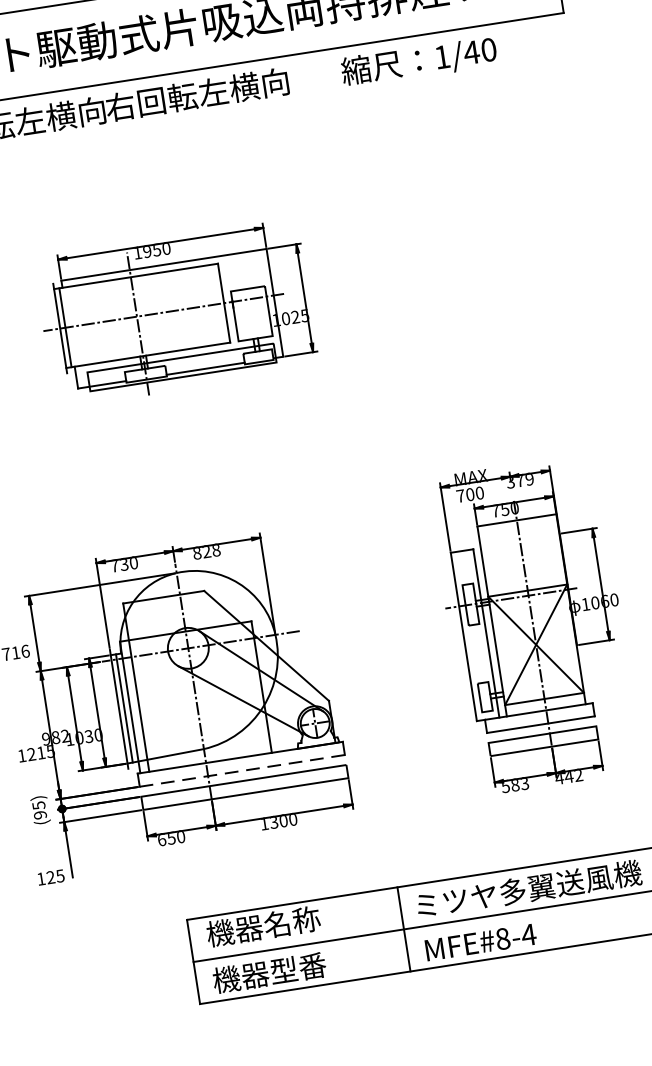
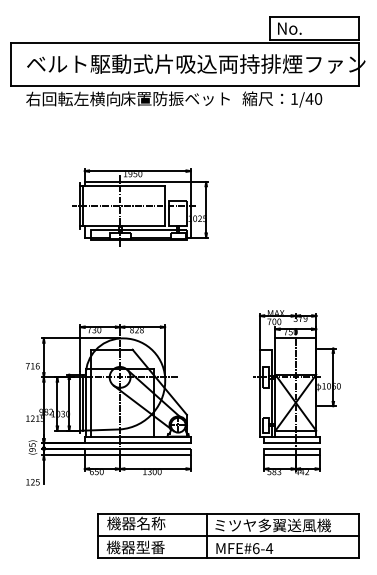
text: (211, 91) -> (175, 98), 右回転左横向 -> 床置防振ベット
line: (241, 771) -> (137, 443), dashed -> solid
text: (501, 939) -> (255, 548), MFE#8-4 -> MFE#6-4

